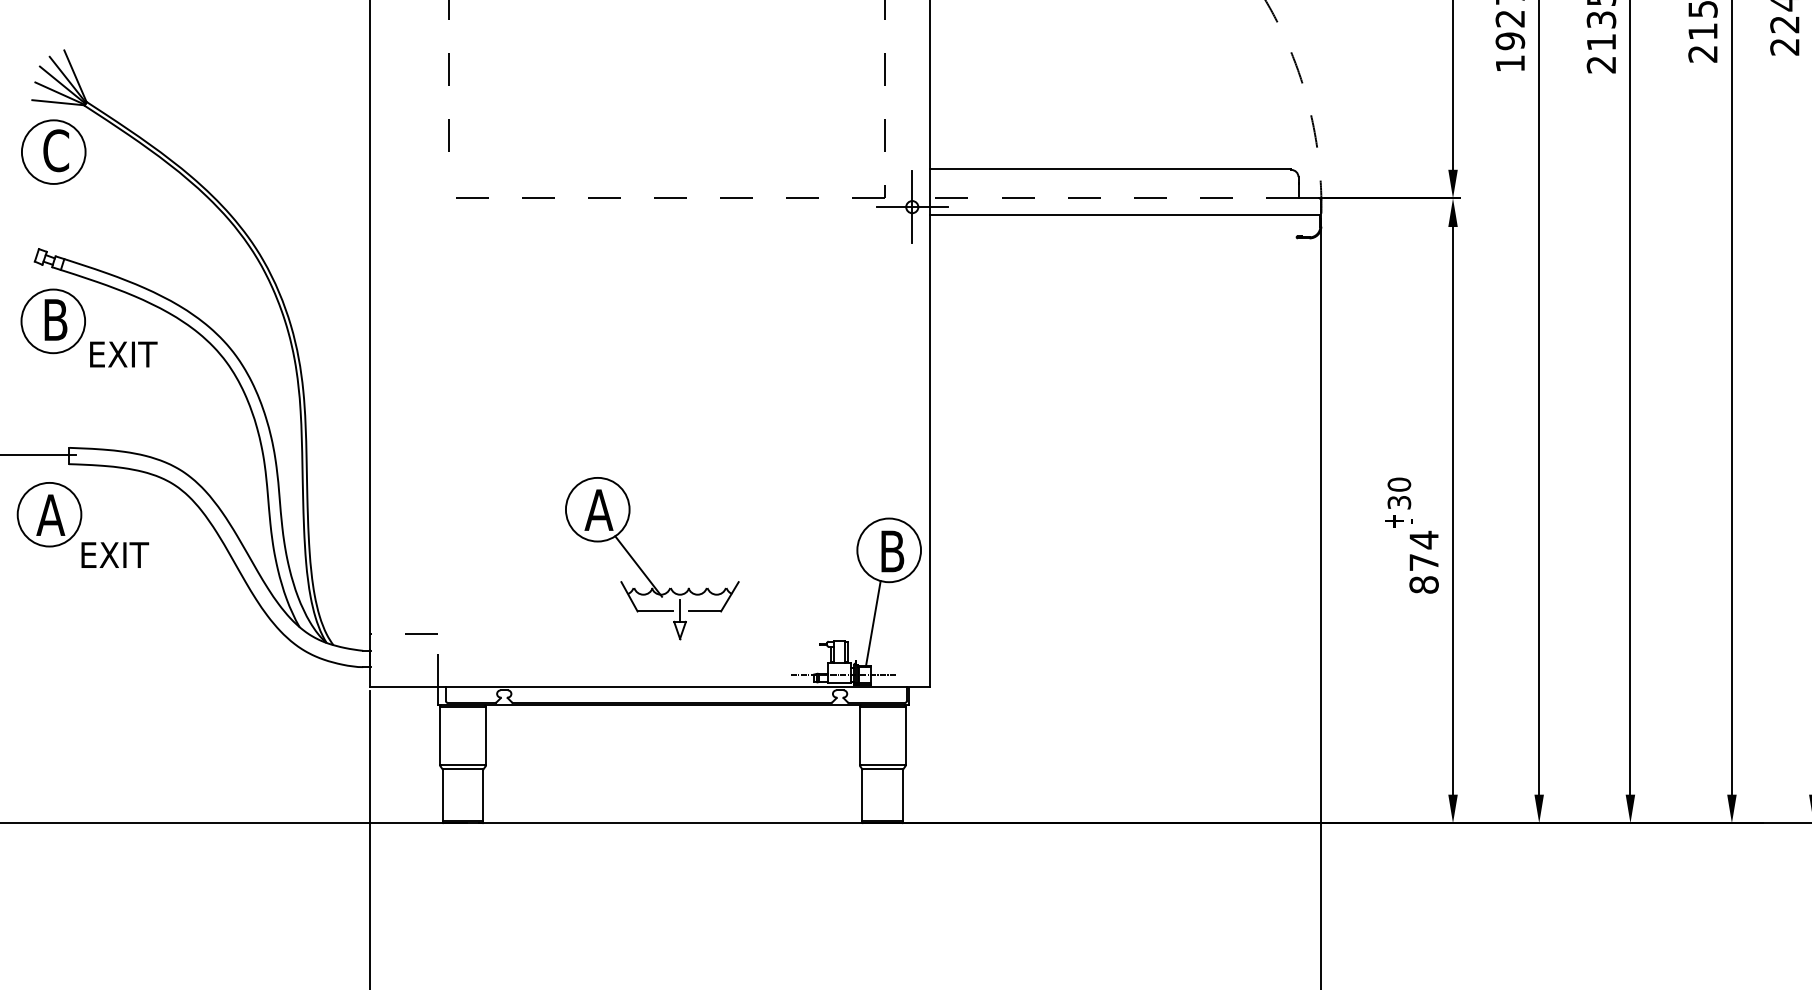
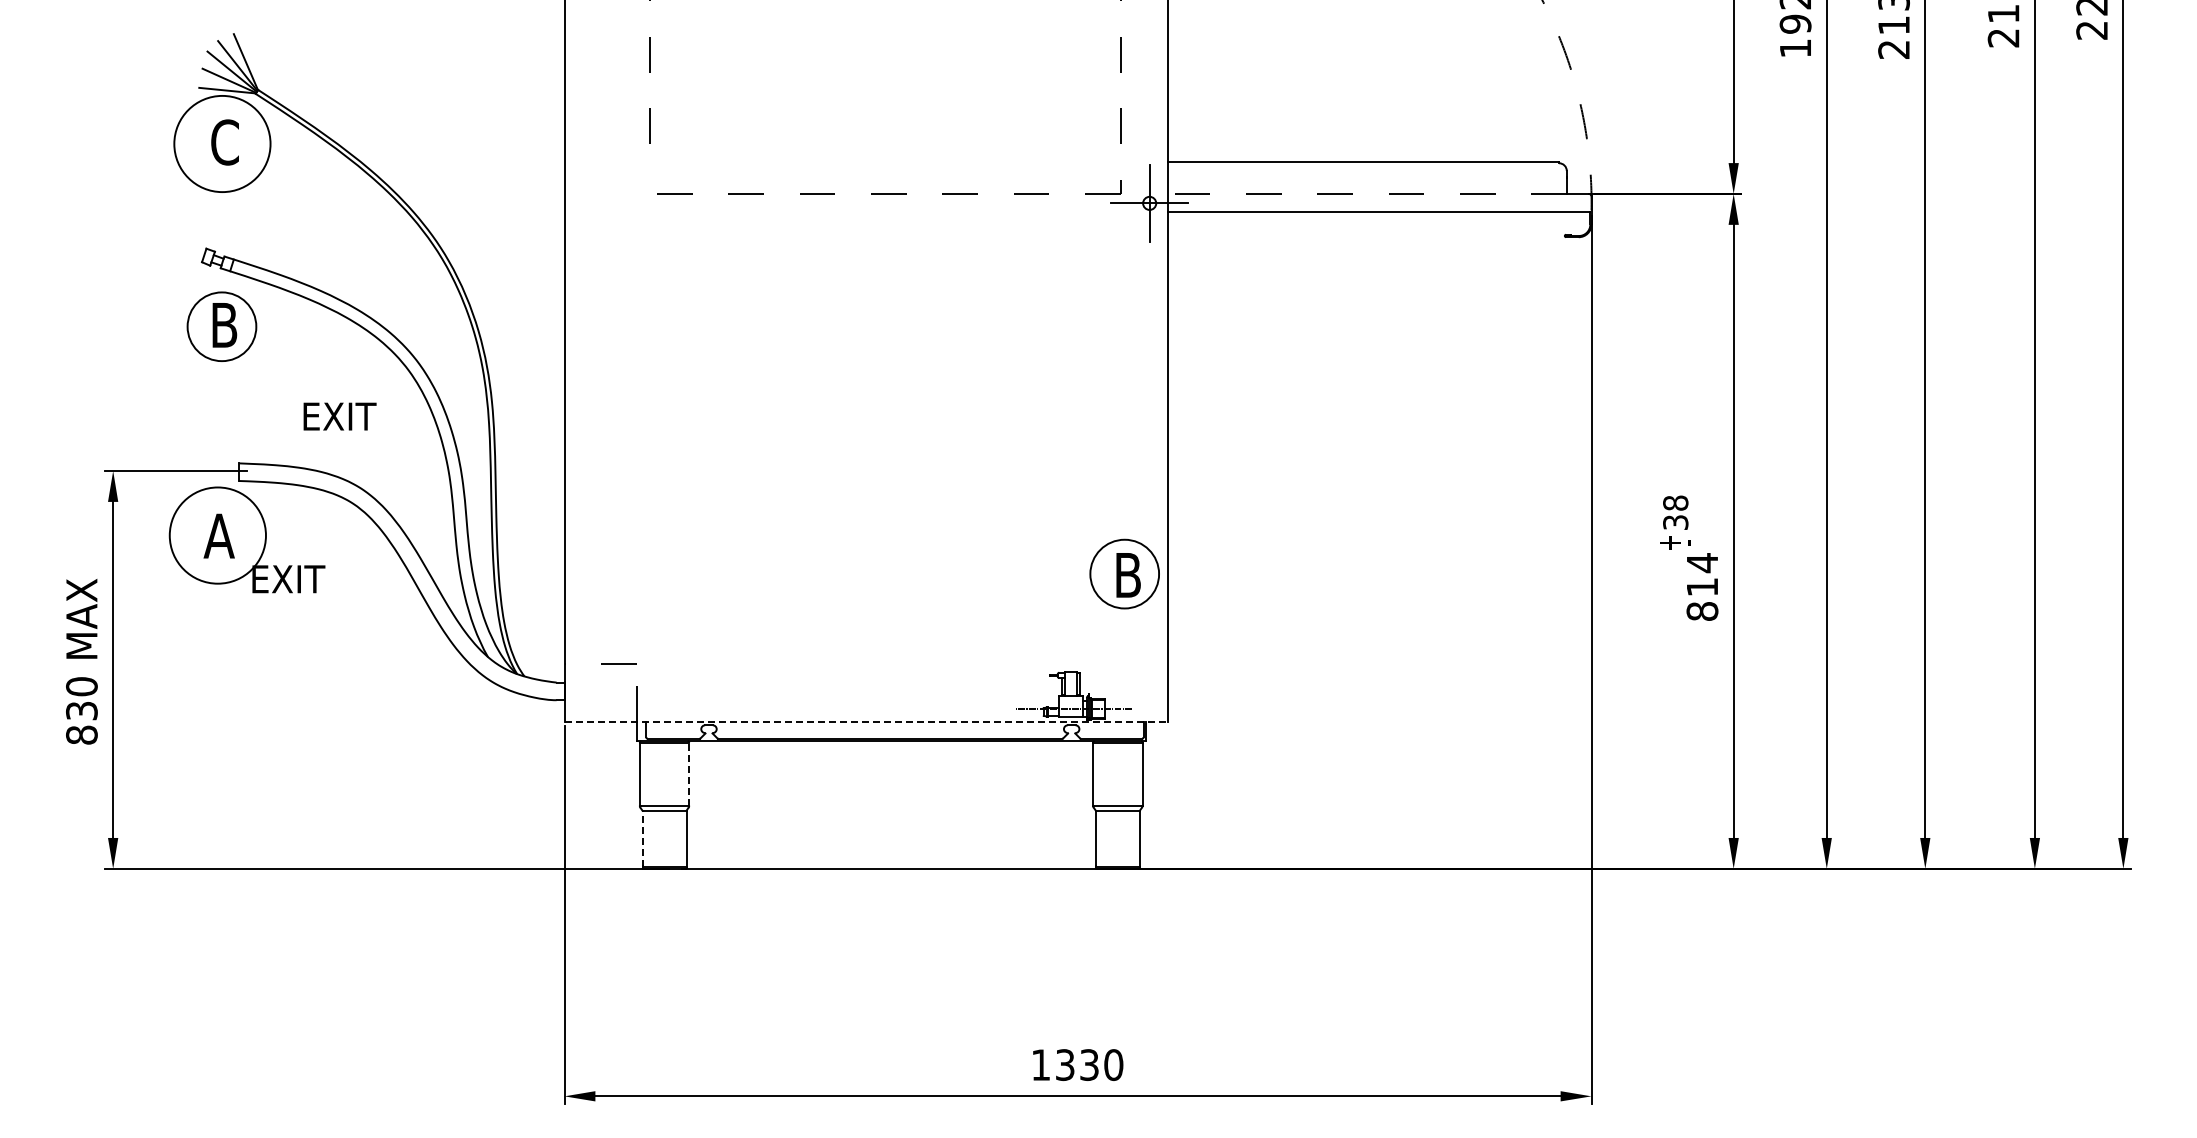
circle: (53, 151) -> (222, 143), size x1.4
text: (123, 354) -> (339, 416), moved
text: (1399, 484) -> (1675, 502), 30 -> 38
circle: (49, 514) -> (217, 535), size x1.4
text: (1424, 562) -> (1702, 587), 874 -> 814
part: (640, 567) -> (856, 592), removed
line: (873, 623) -> (1107, 653), removed
line: (650, 686) -> (866, 721), solid -> dashed
line: (486, 734) -> (689, 773), solid -> dashed
line: (442, 795) -> (642, 838), solid -> dashed

